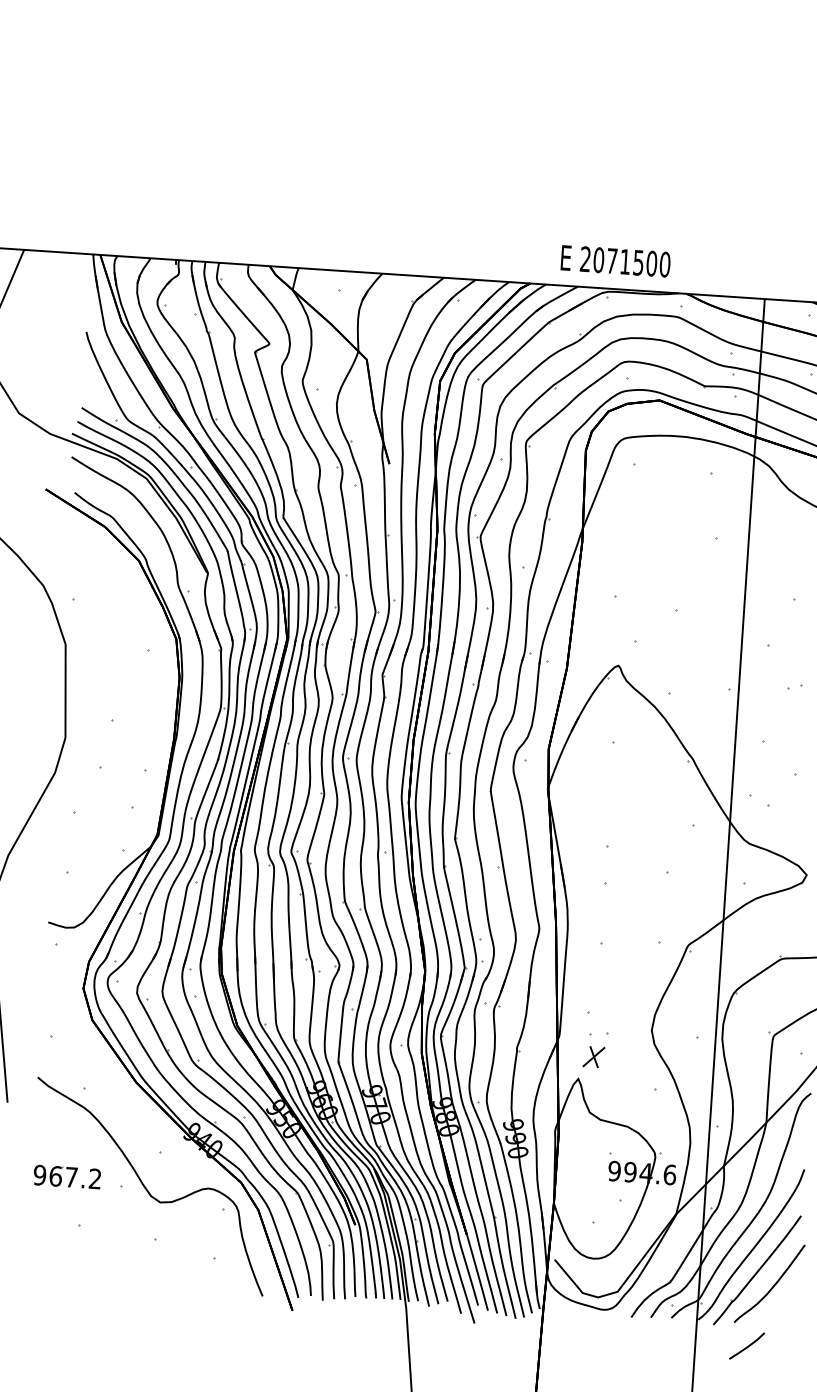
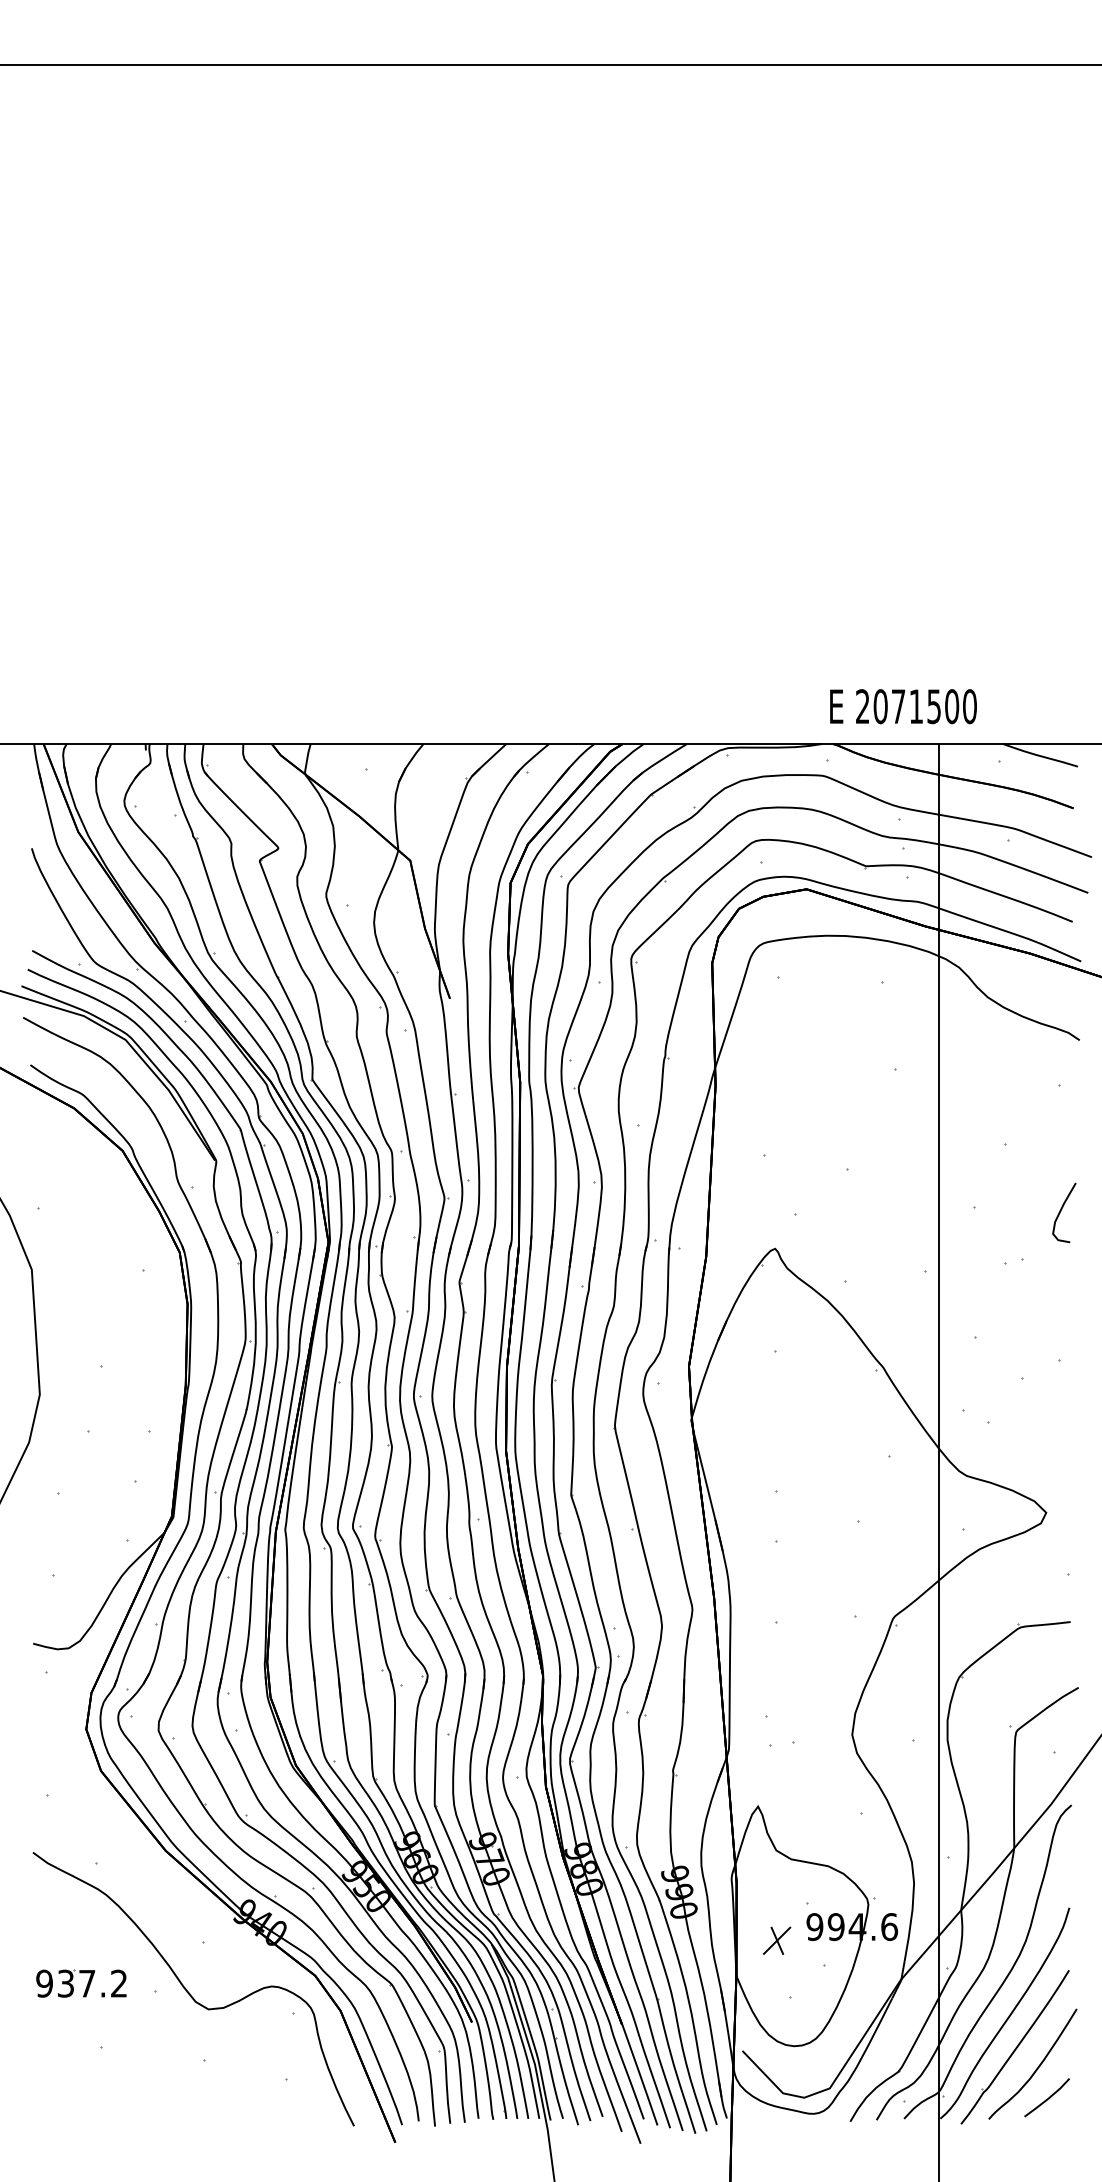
text: (615, 261) -> (903, 706), moved
part: (594, 1056) -> (777, 1940), moved
text: (55, 1176) -> (65, 1983), 967.2 -> 937.2
line: (747, 1346) -> (1047, 2098), moved

